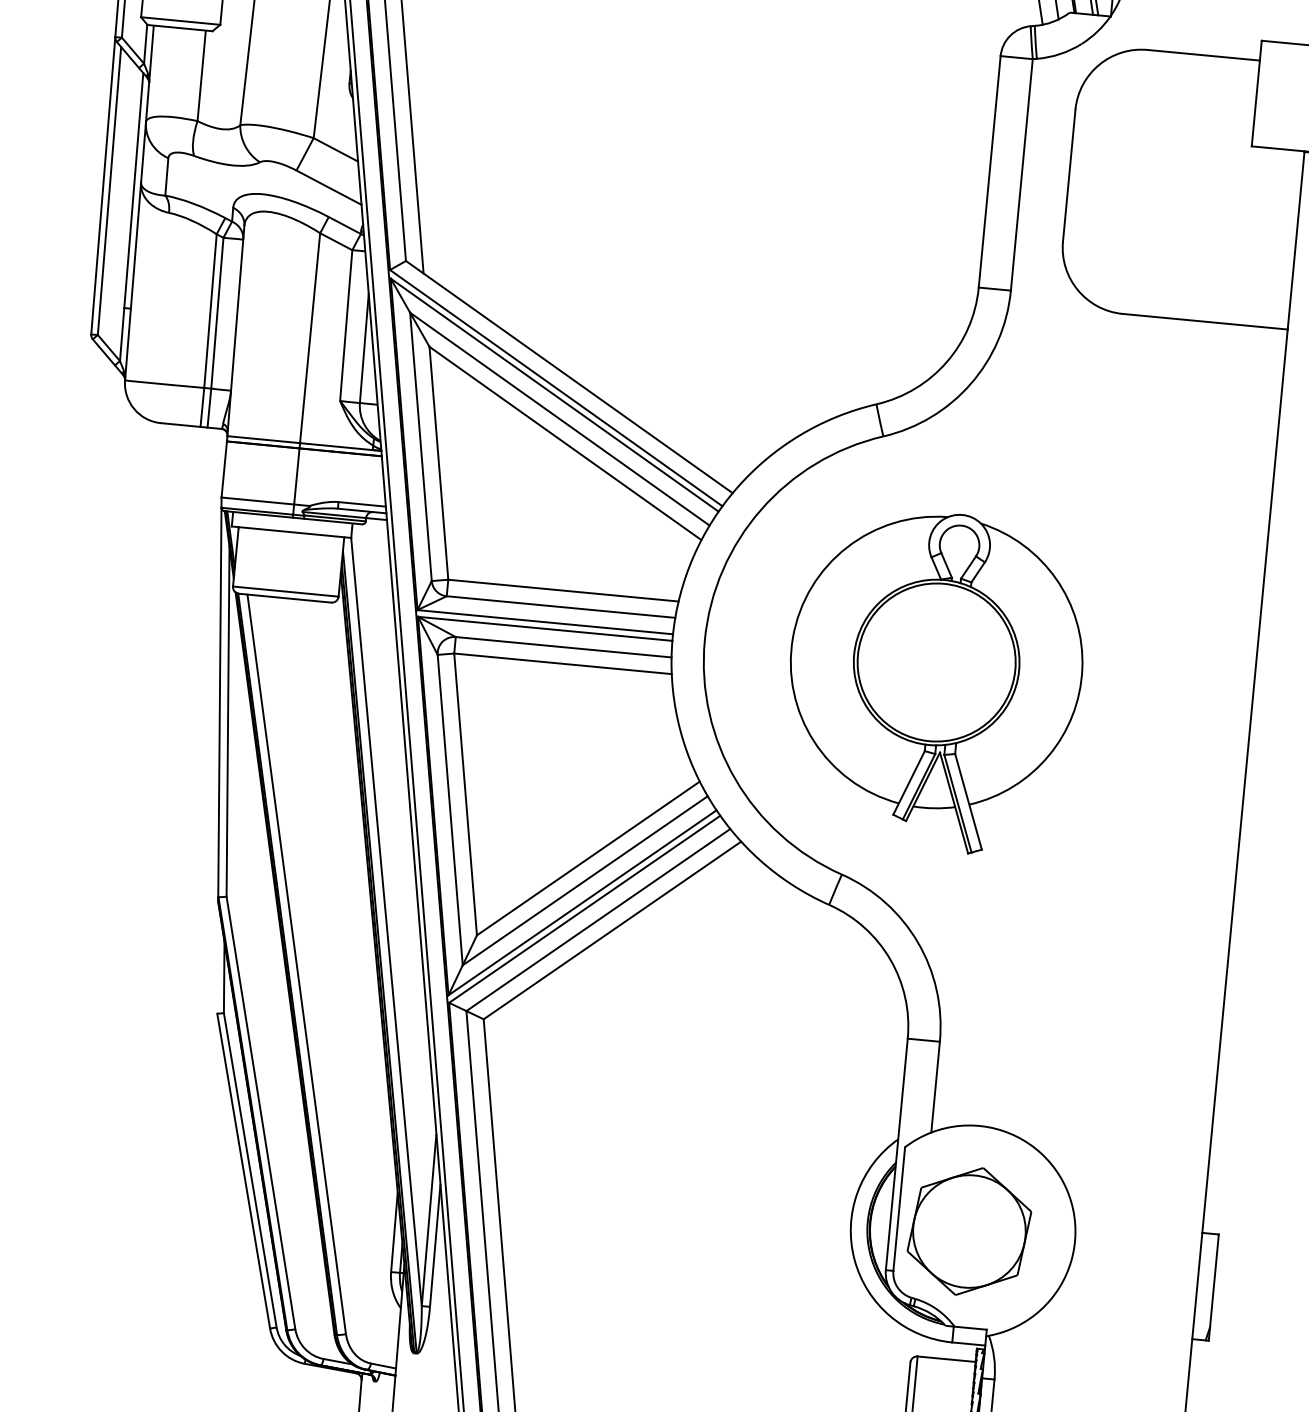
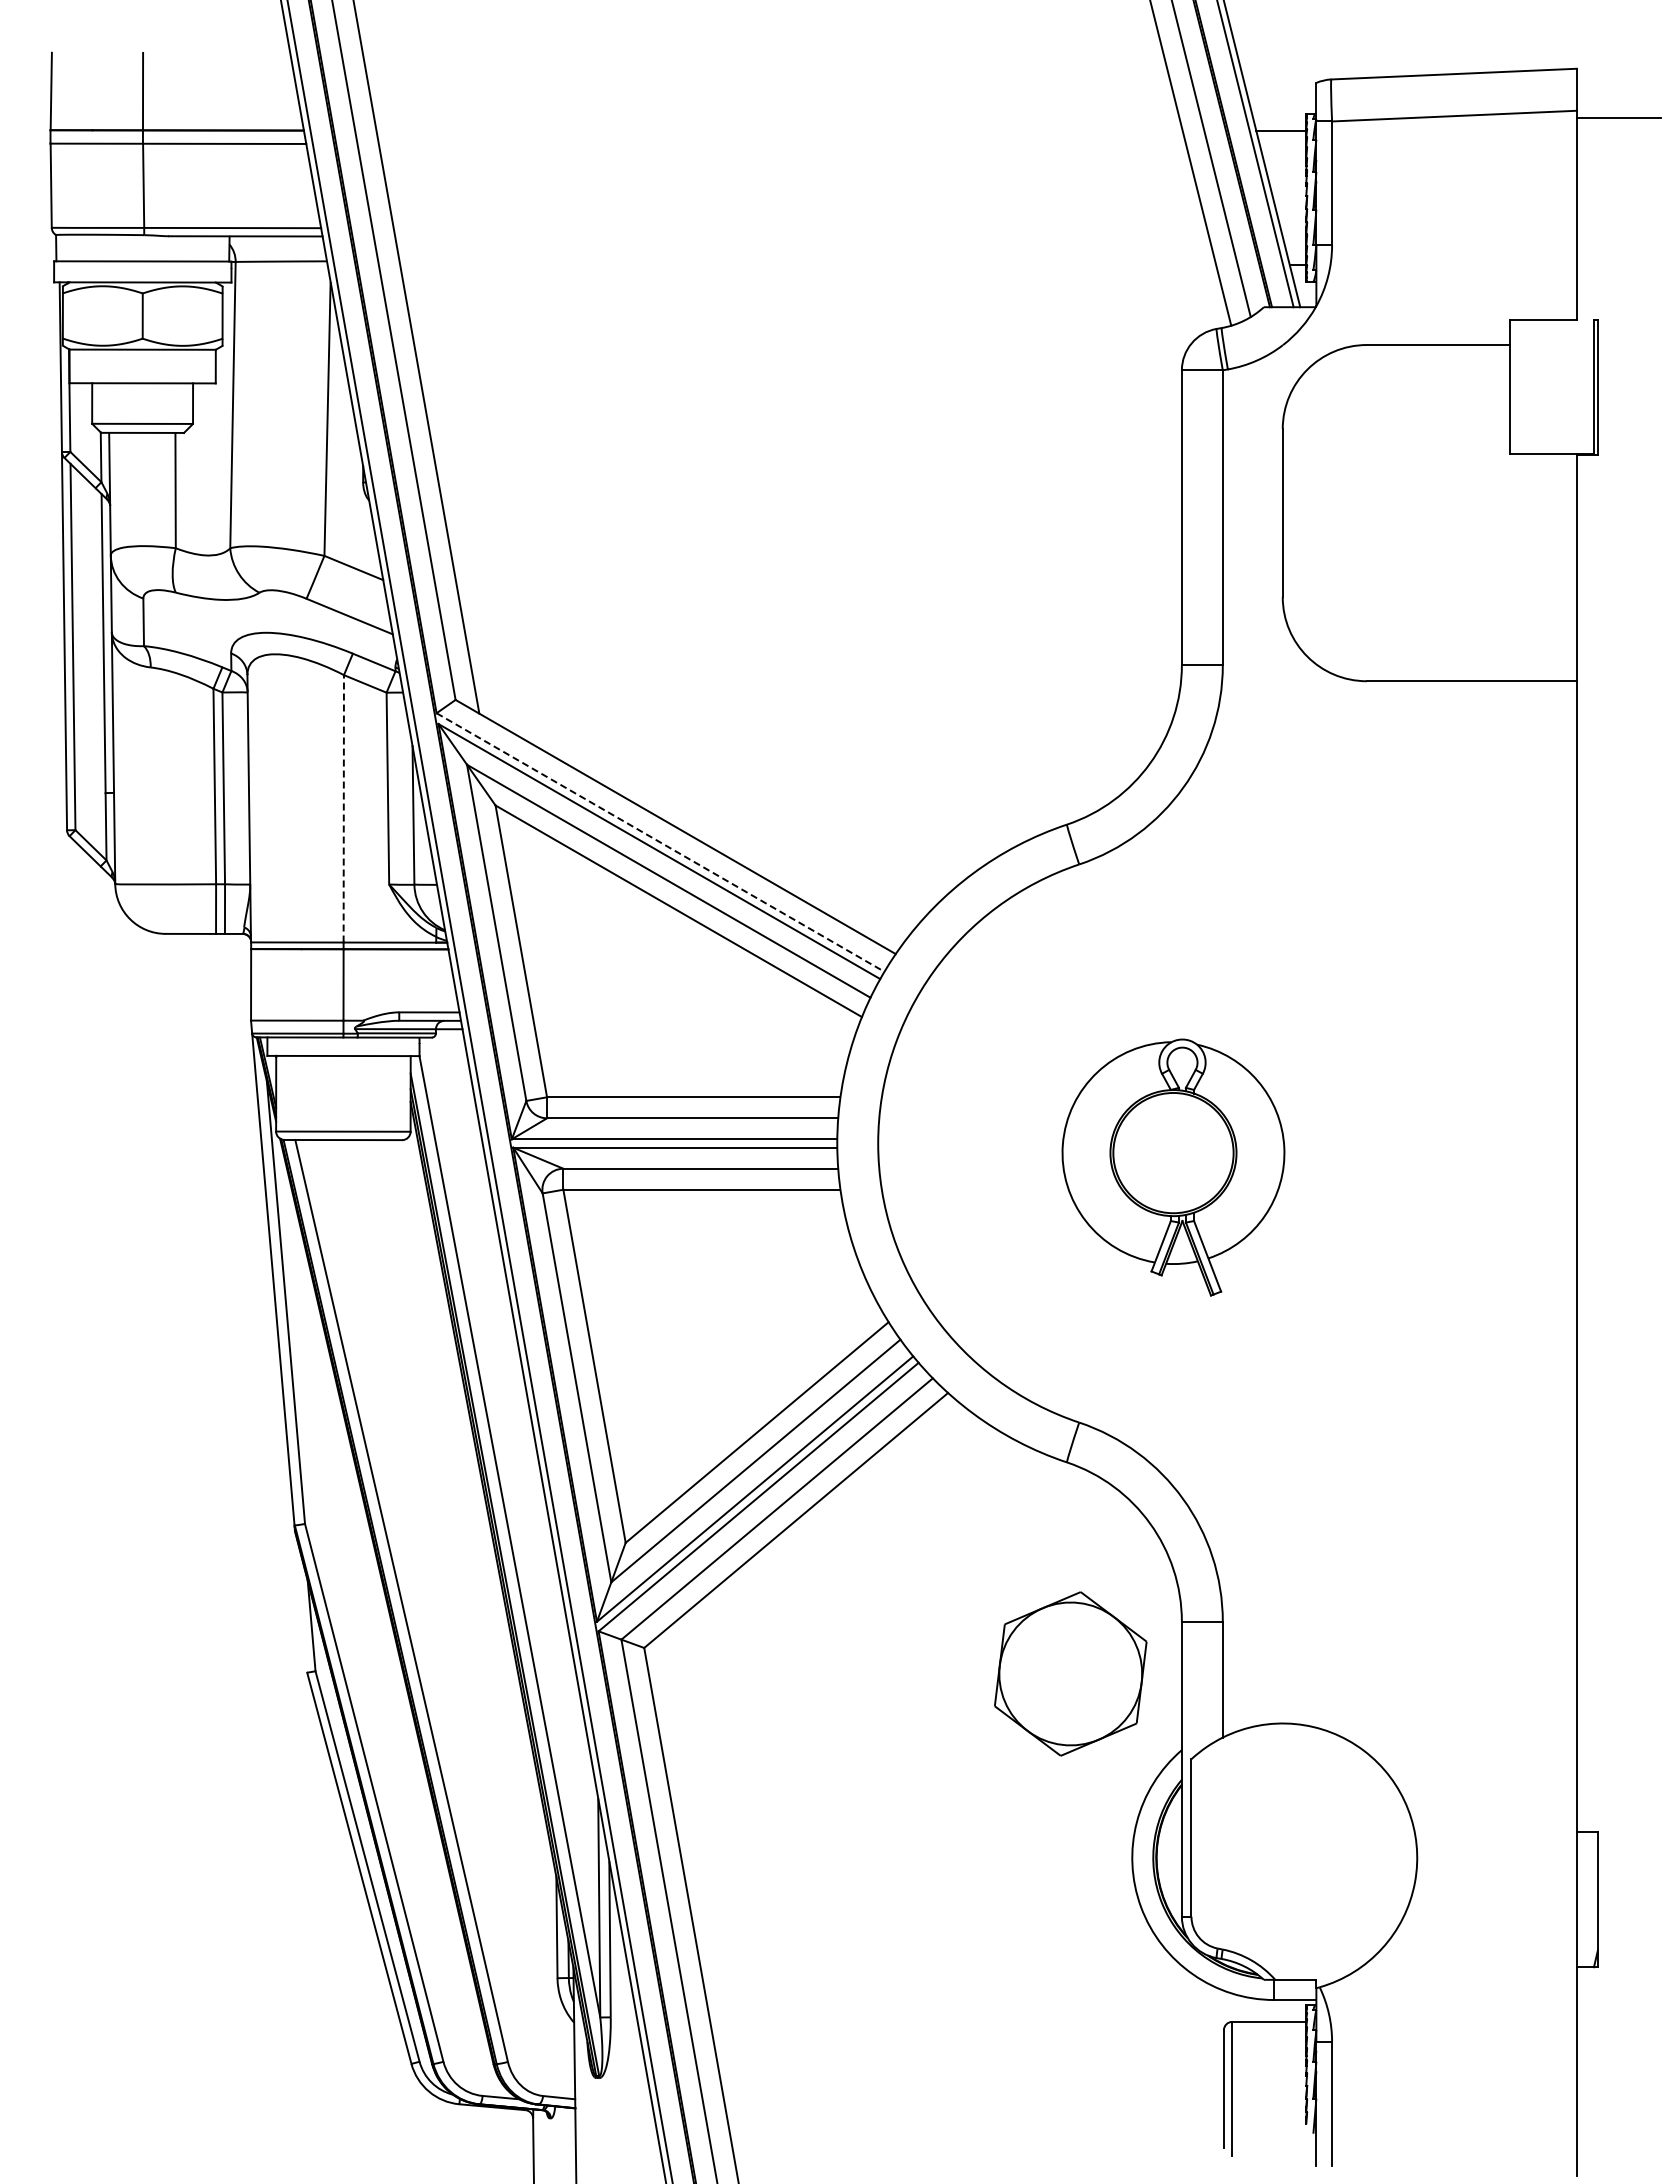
line: (309, 337) -> (343, 808), solid -> dashed
line: (556, 388) -> (660, 842), solid -> dashed
part: (934, 681) -> (1173, 1167), size x0.6
part: (969, 1231) -> (1070, 1673), moved

